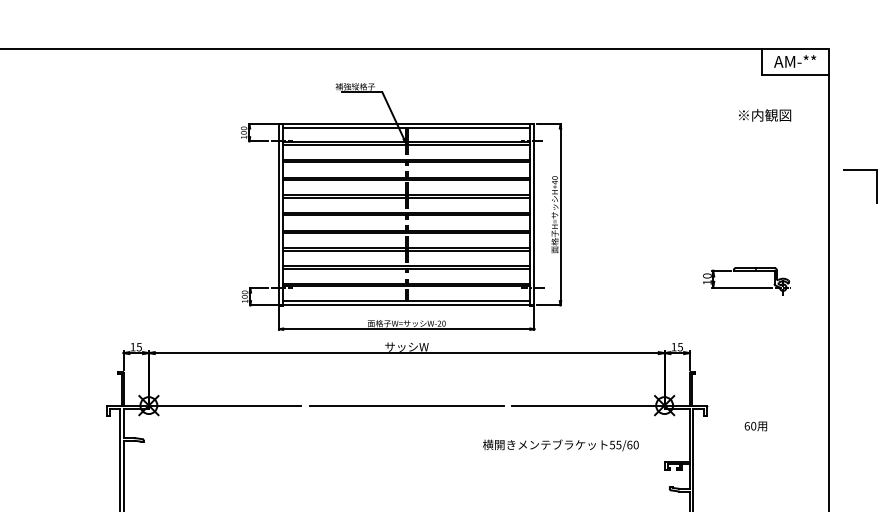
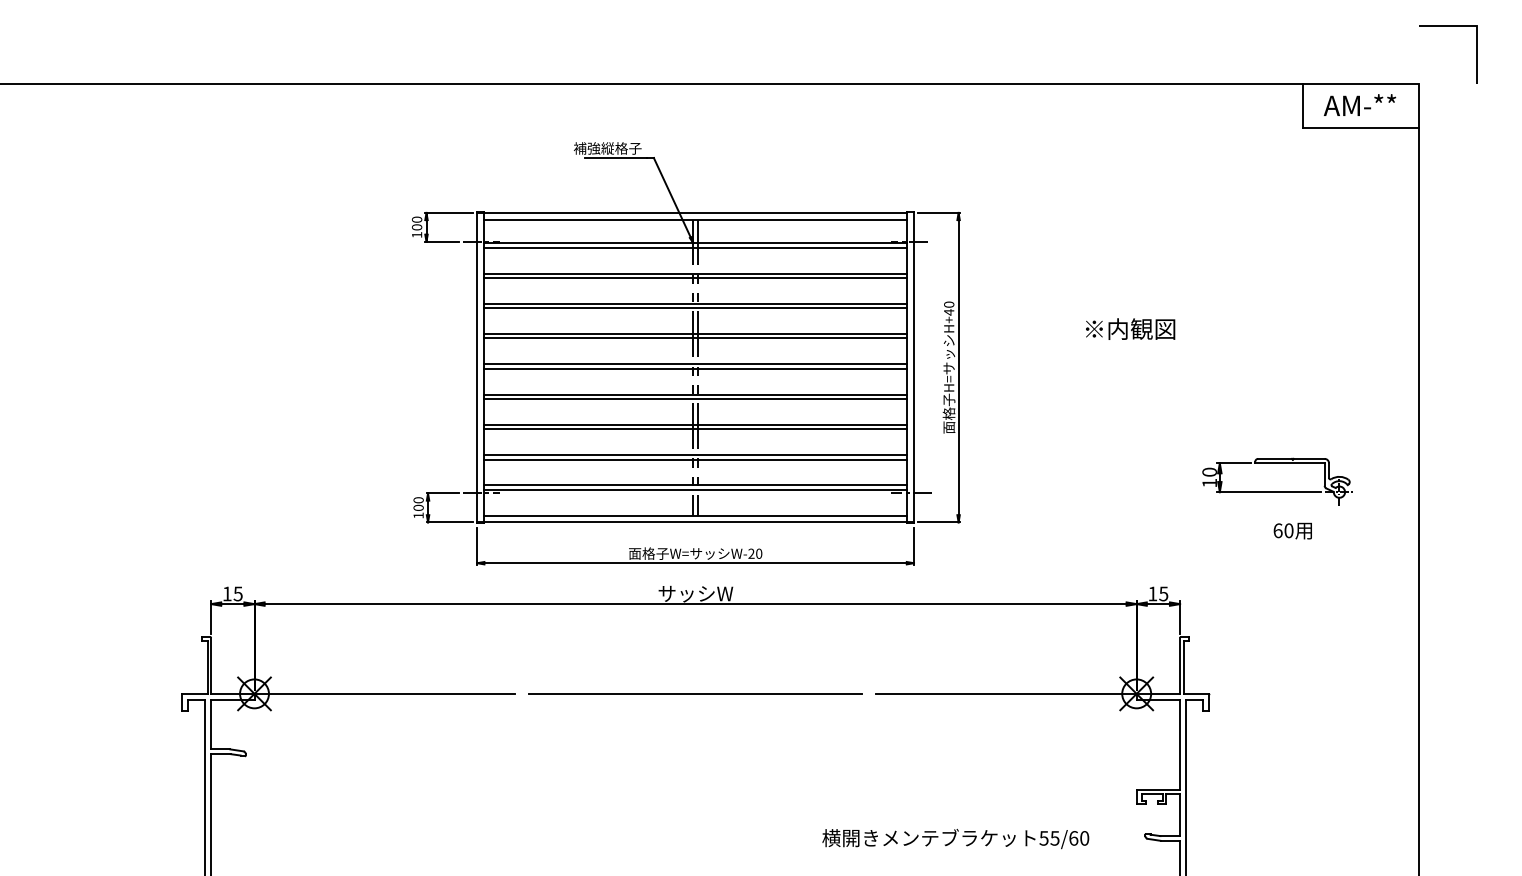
text: (765, 115) -> (1131, 329), moved
line: (860, 170) -> (1447, 26), moved
text: (755, 426) -> (1292, 531), moved
text: (560, 445) -> (955, 839), moved

